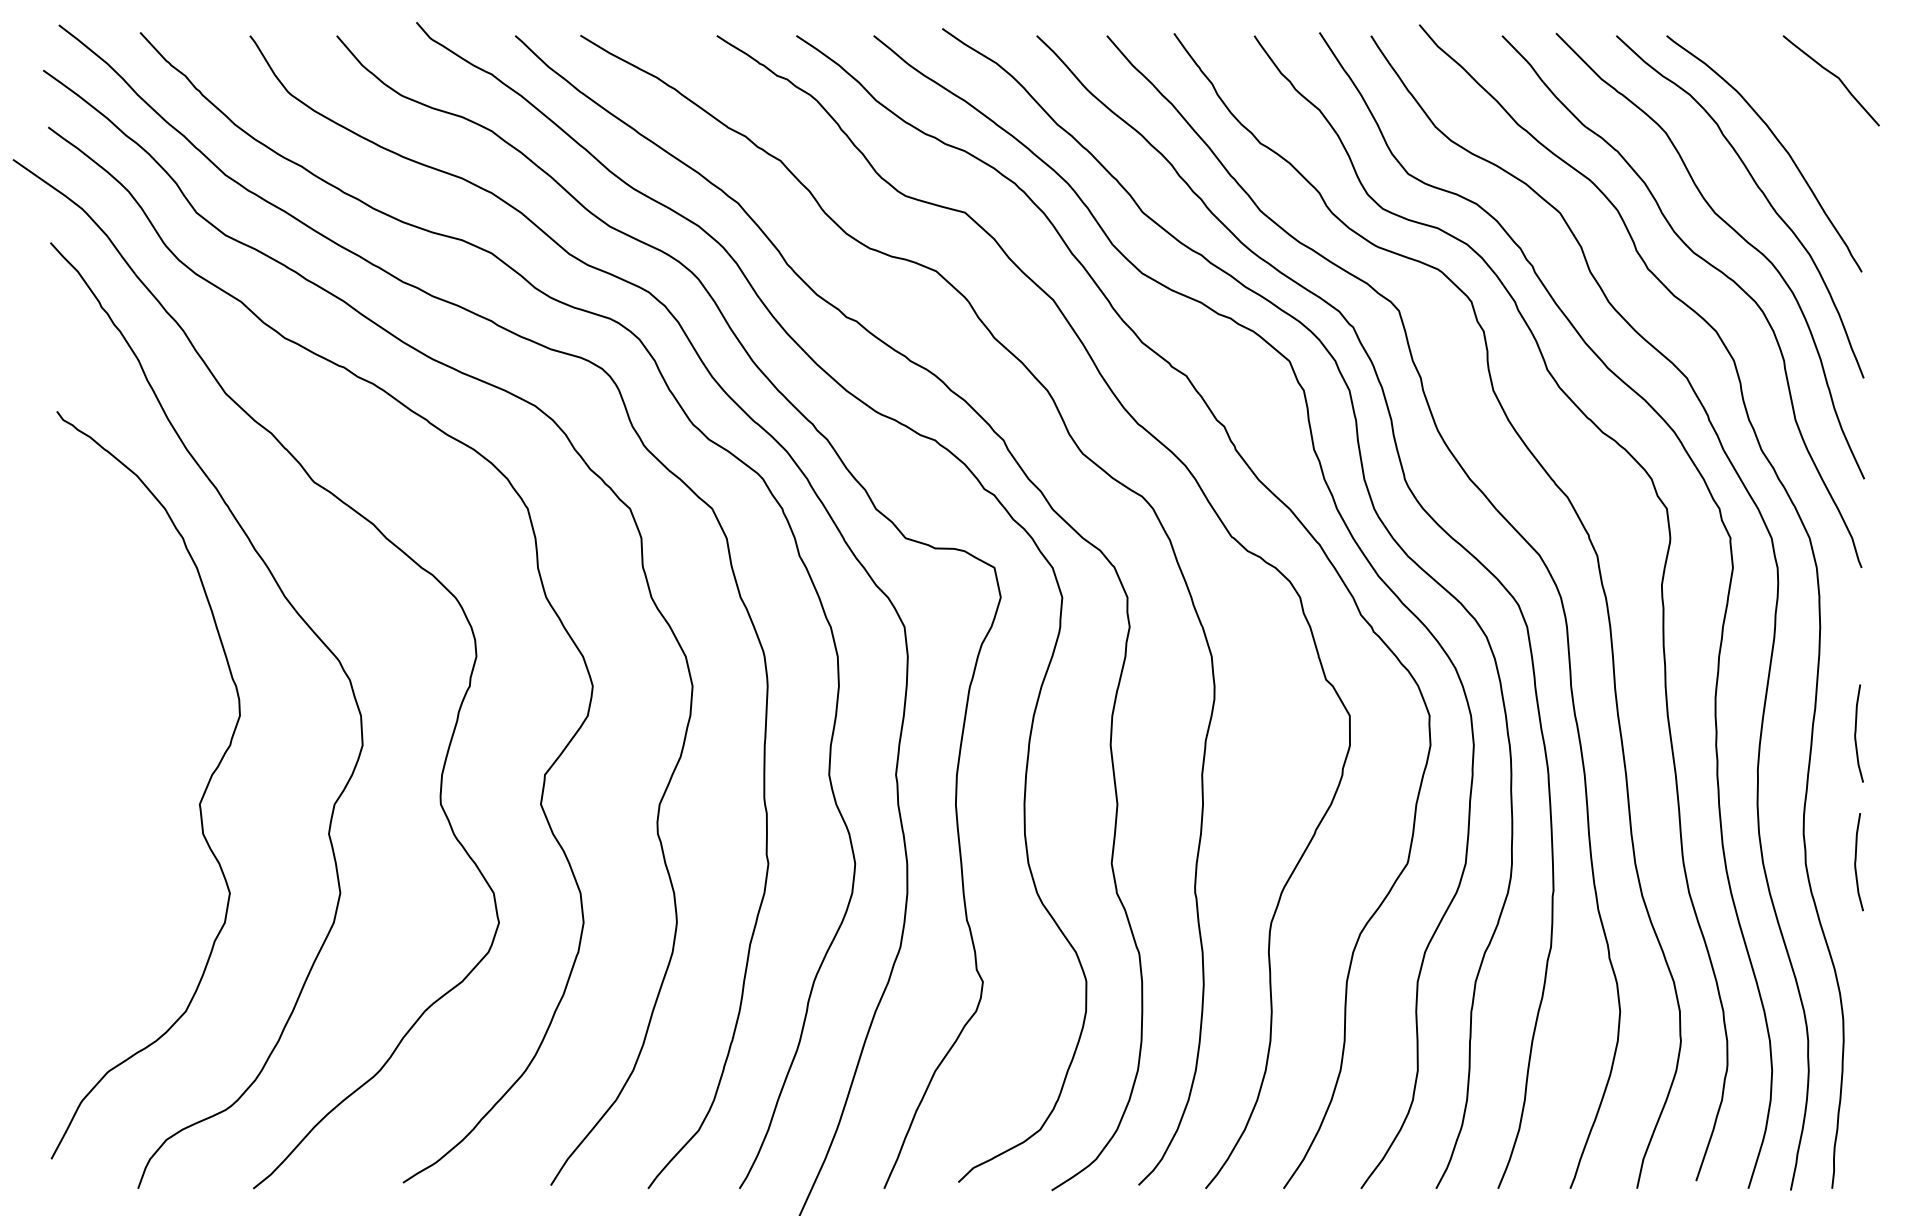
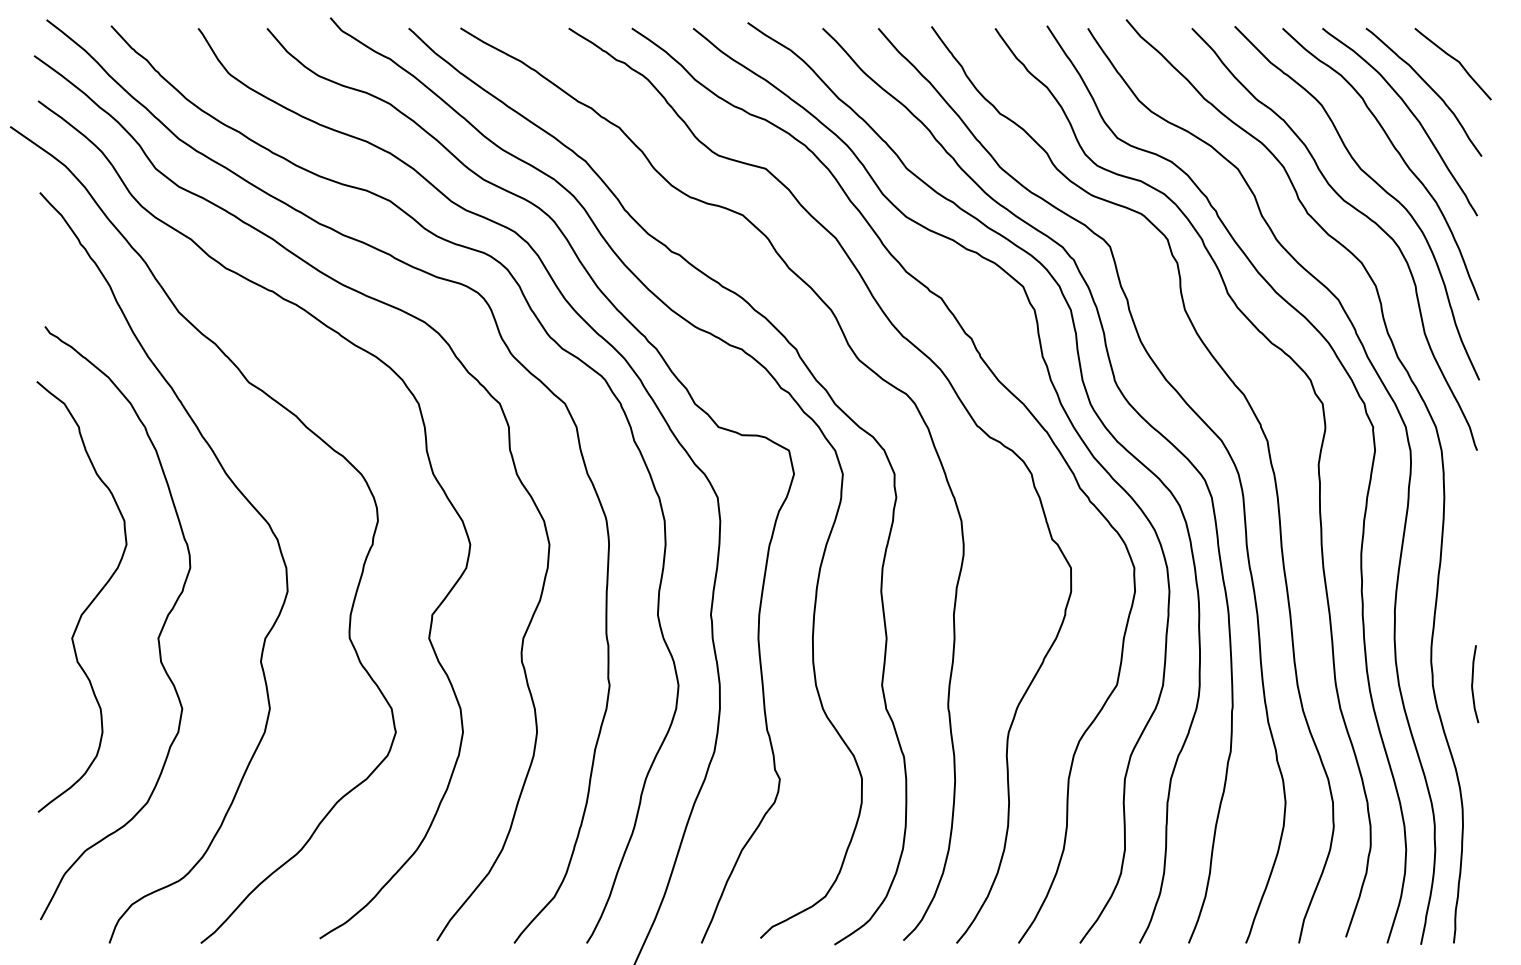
curve: (1800, 109) -> (1428, 86), added
curve: (1856, 732) -> (1473, 581), removed
curve: (112, 760) -> (89, 603), added

